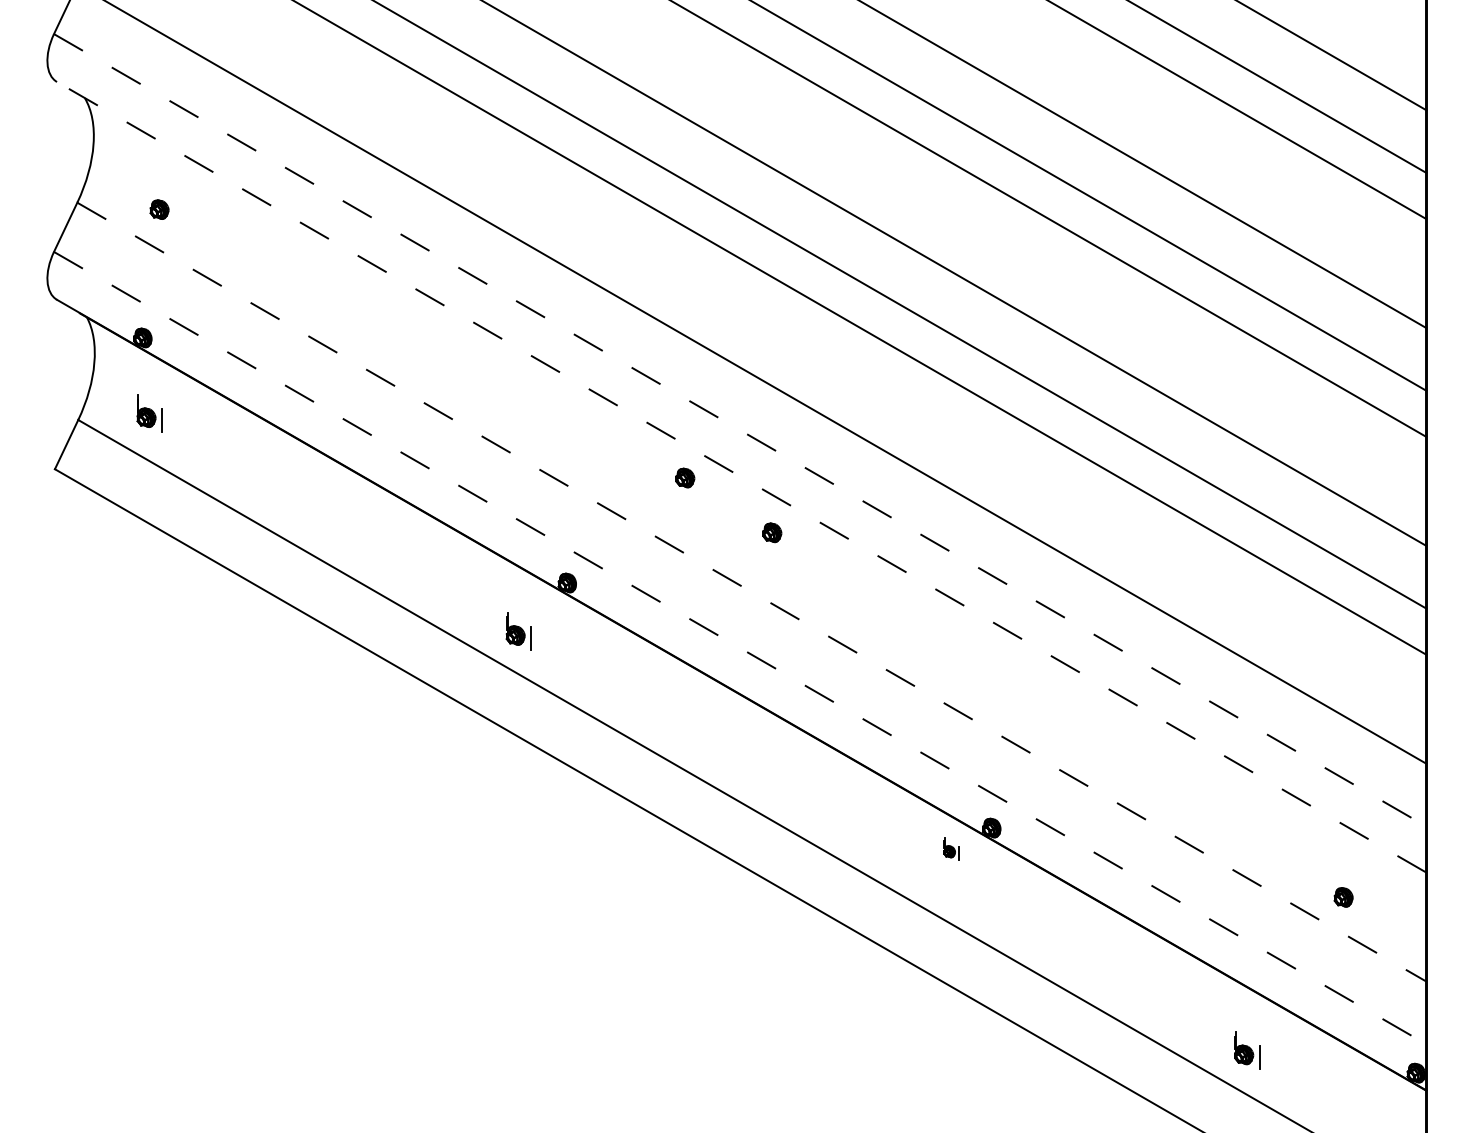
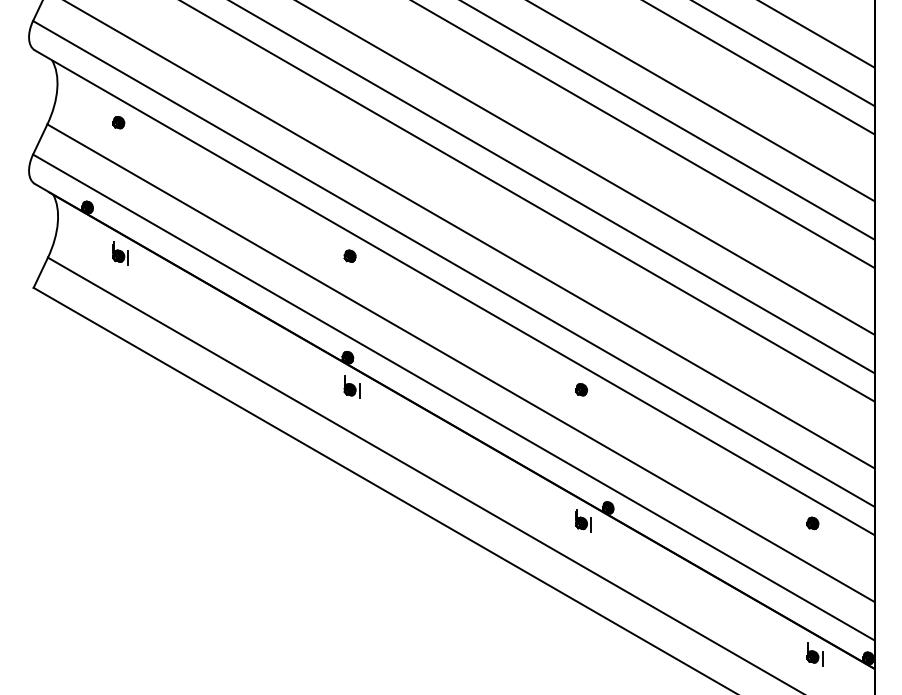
part: (159, 209) -> (118, 122), moved
part: (149, 413) -> (120, 253), moved
line: (739, 429) -> (453, 263), dashed -> solid
part: (684, 476) -> (349, 255), moved
line: (741, 476) -> (454, 292), dashed -> solid
part: (772, 532) -> (581, 389), moved
line: (752, 592) -> (461, 363), dashed -> solid
part: (517, 630) -> (351, 386), moved
line: (739, 648) -> (453, 397), dashed -> solid
part: (951, 848) -> (583, 520), size x1.67
part: (1342, 897) -> (812, 523), moved
part: (1246, 1050) -> (814, 654), moved

